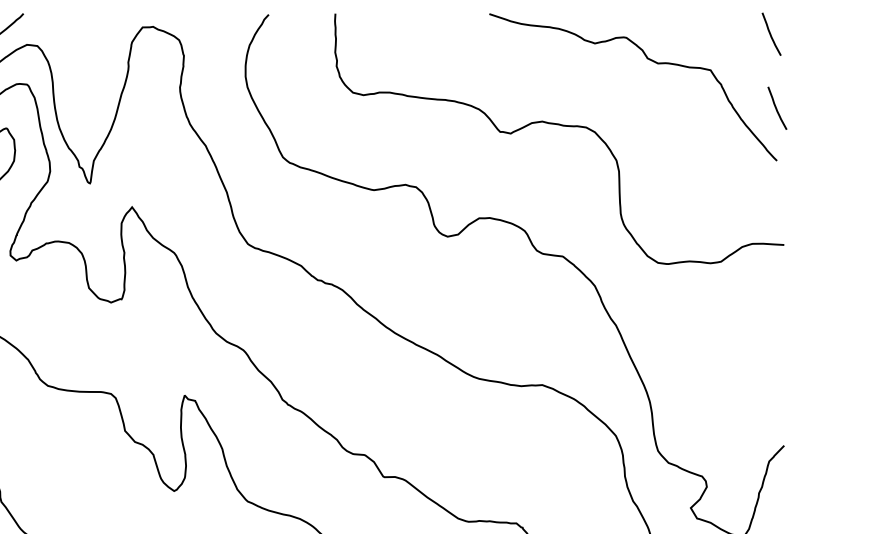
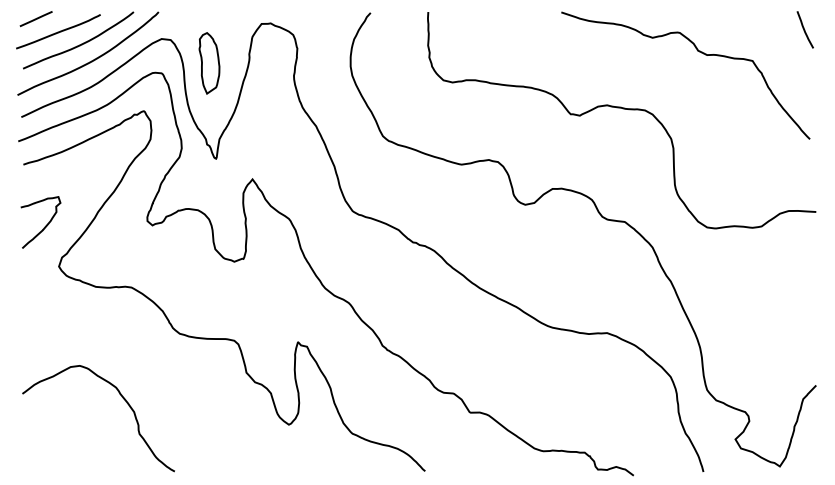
part: (82, 73) -> (209, 63), added
line: (776, 107) -> (809, 93), removed

